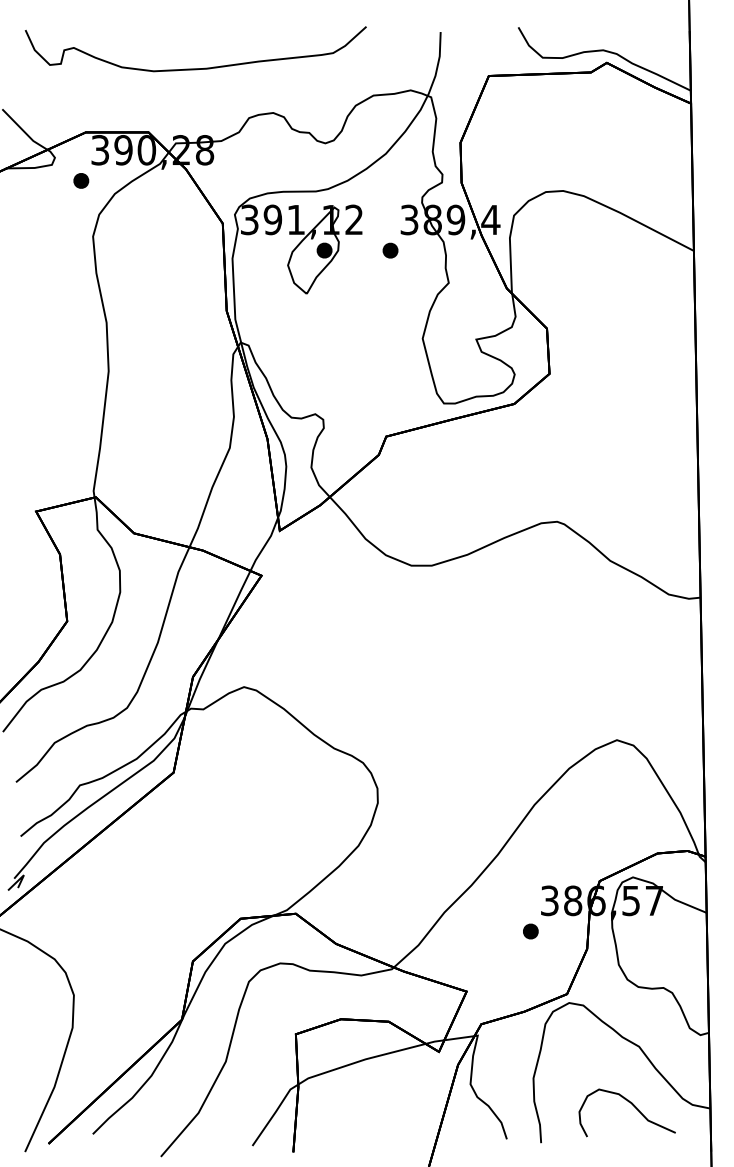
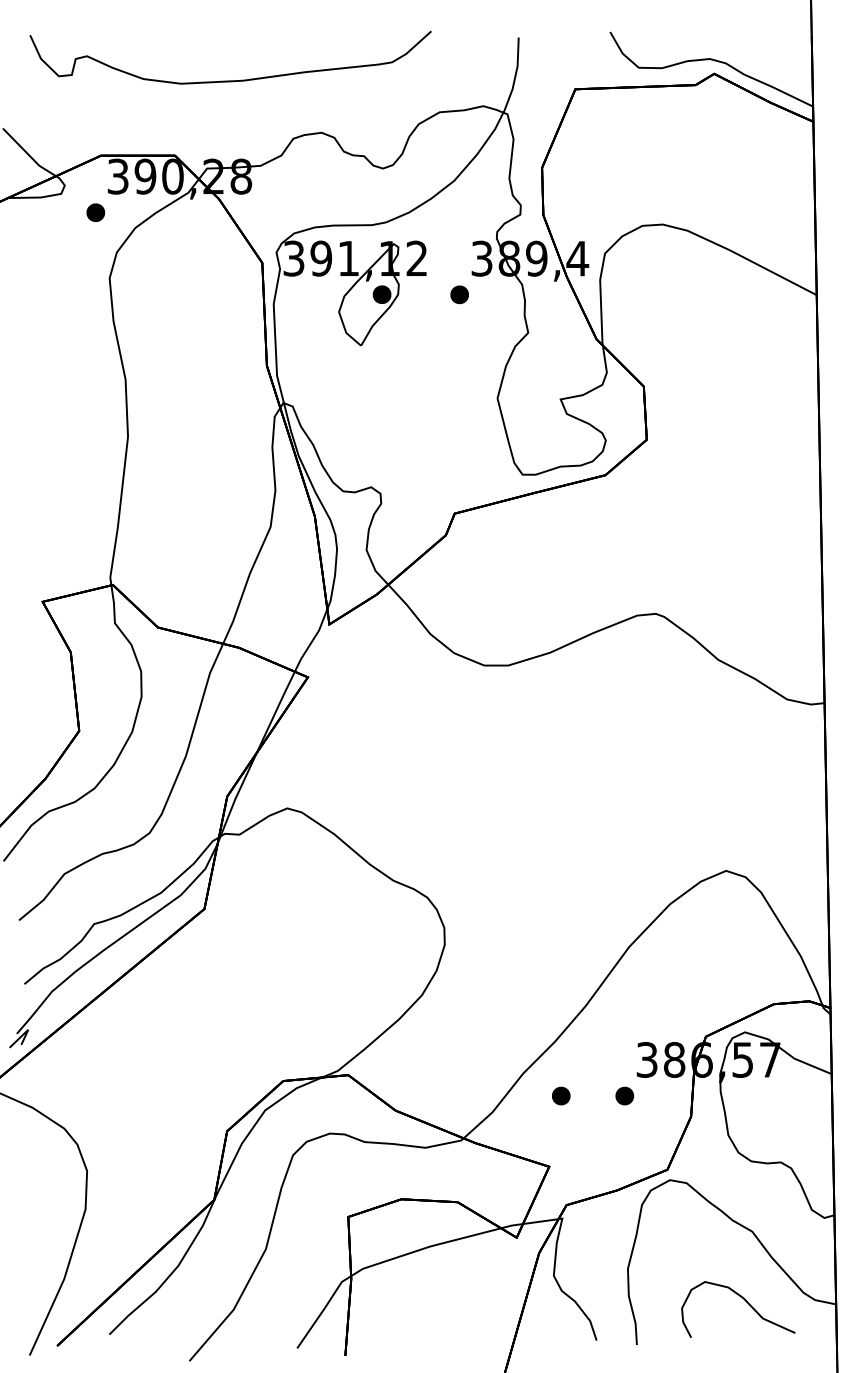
part: (476, 931) -> (560, 1096), added

